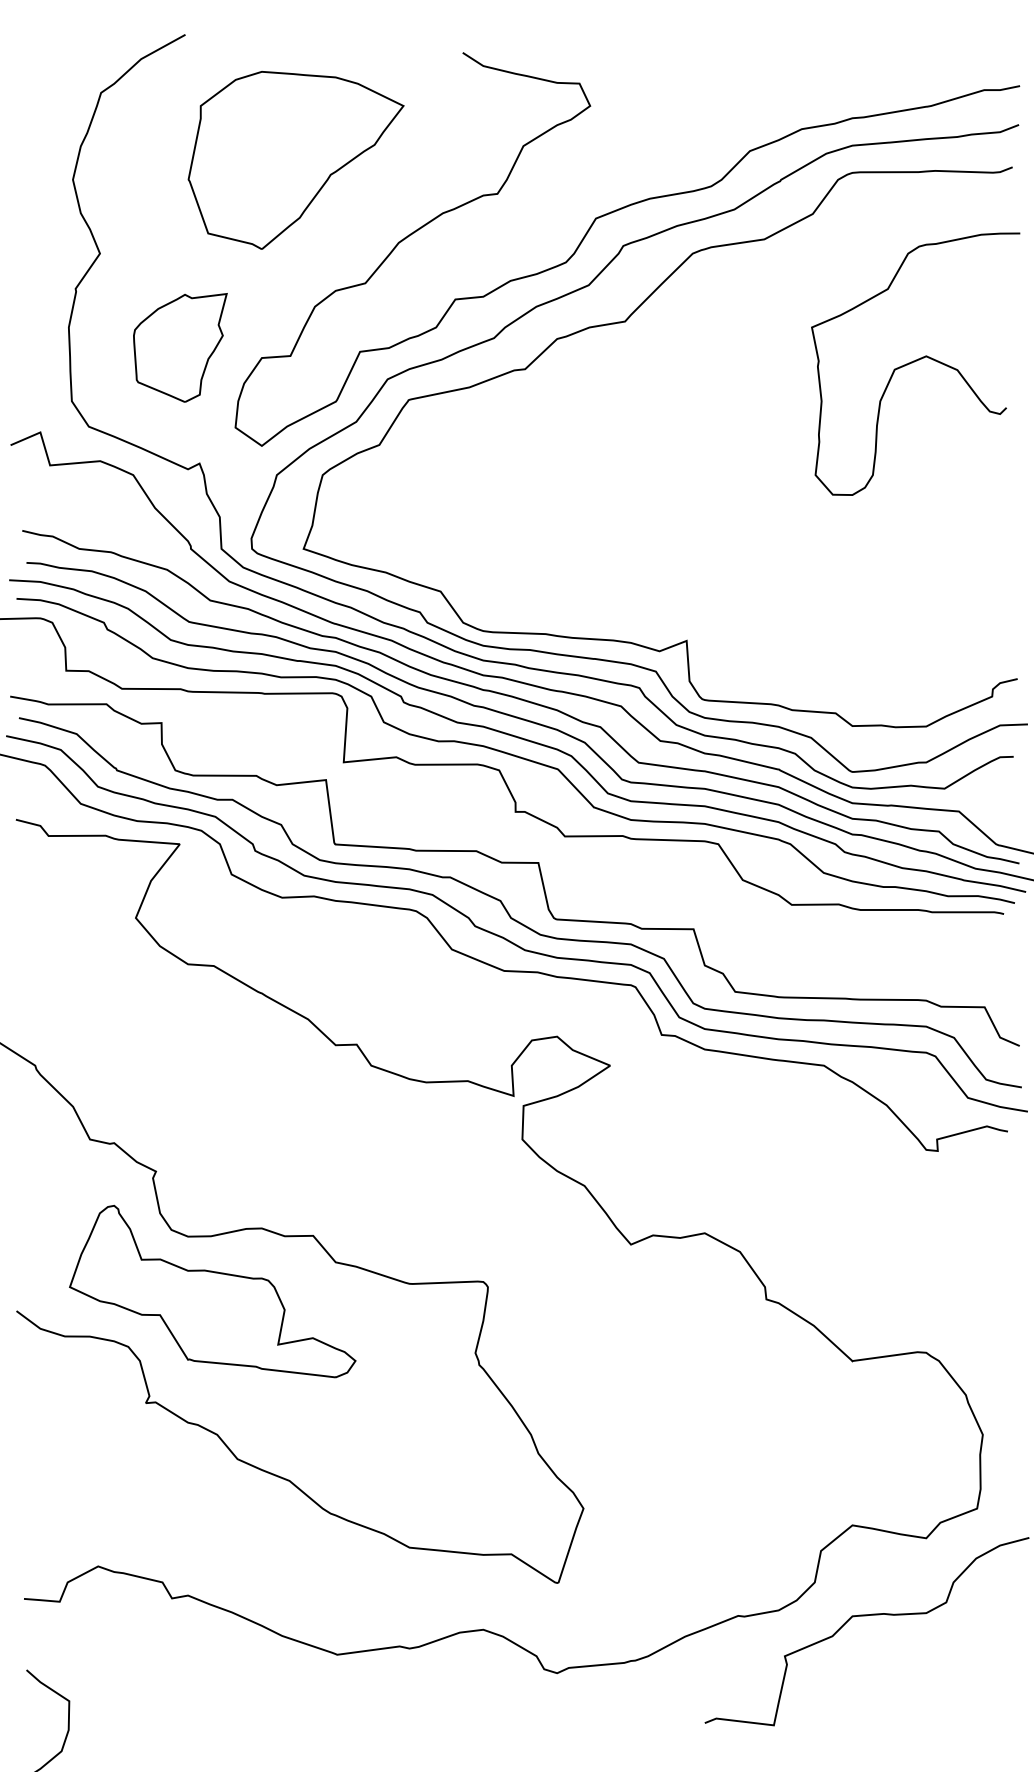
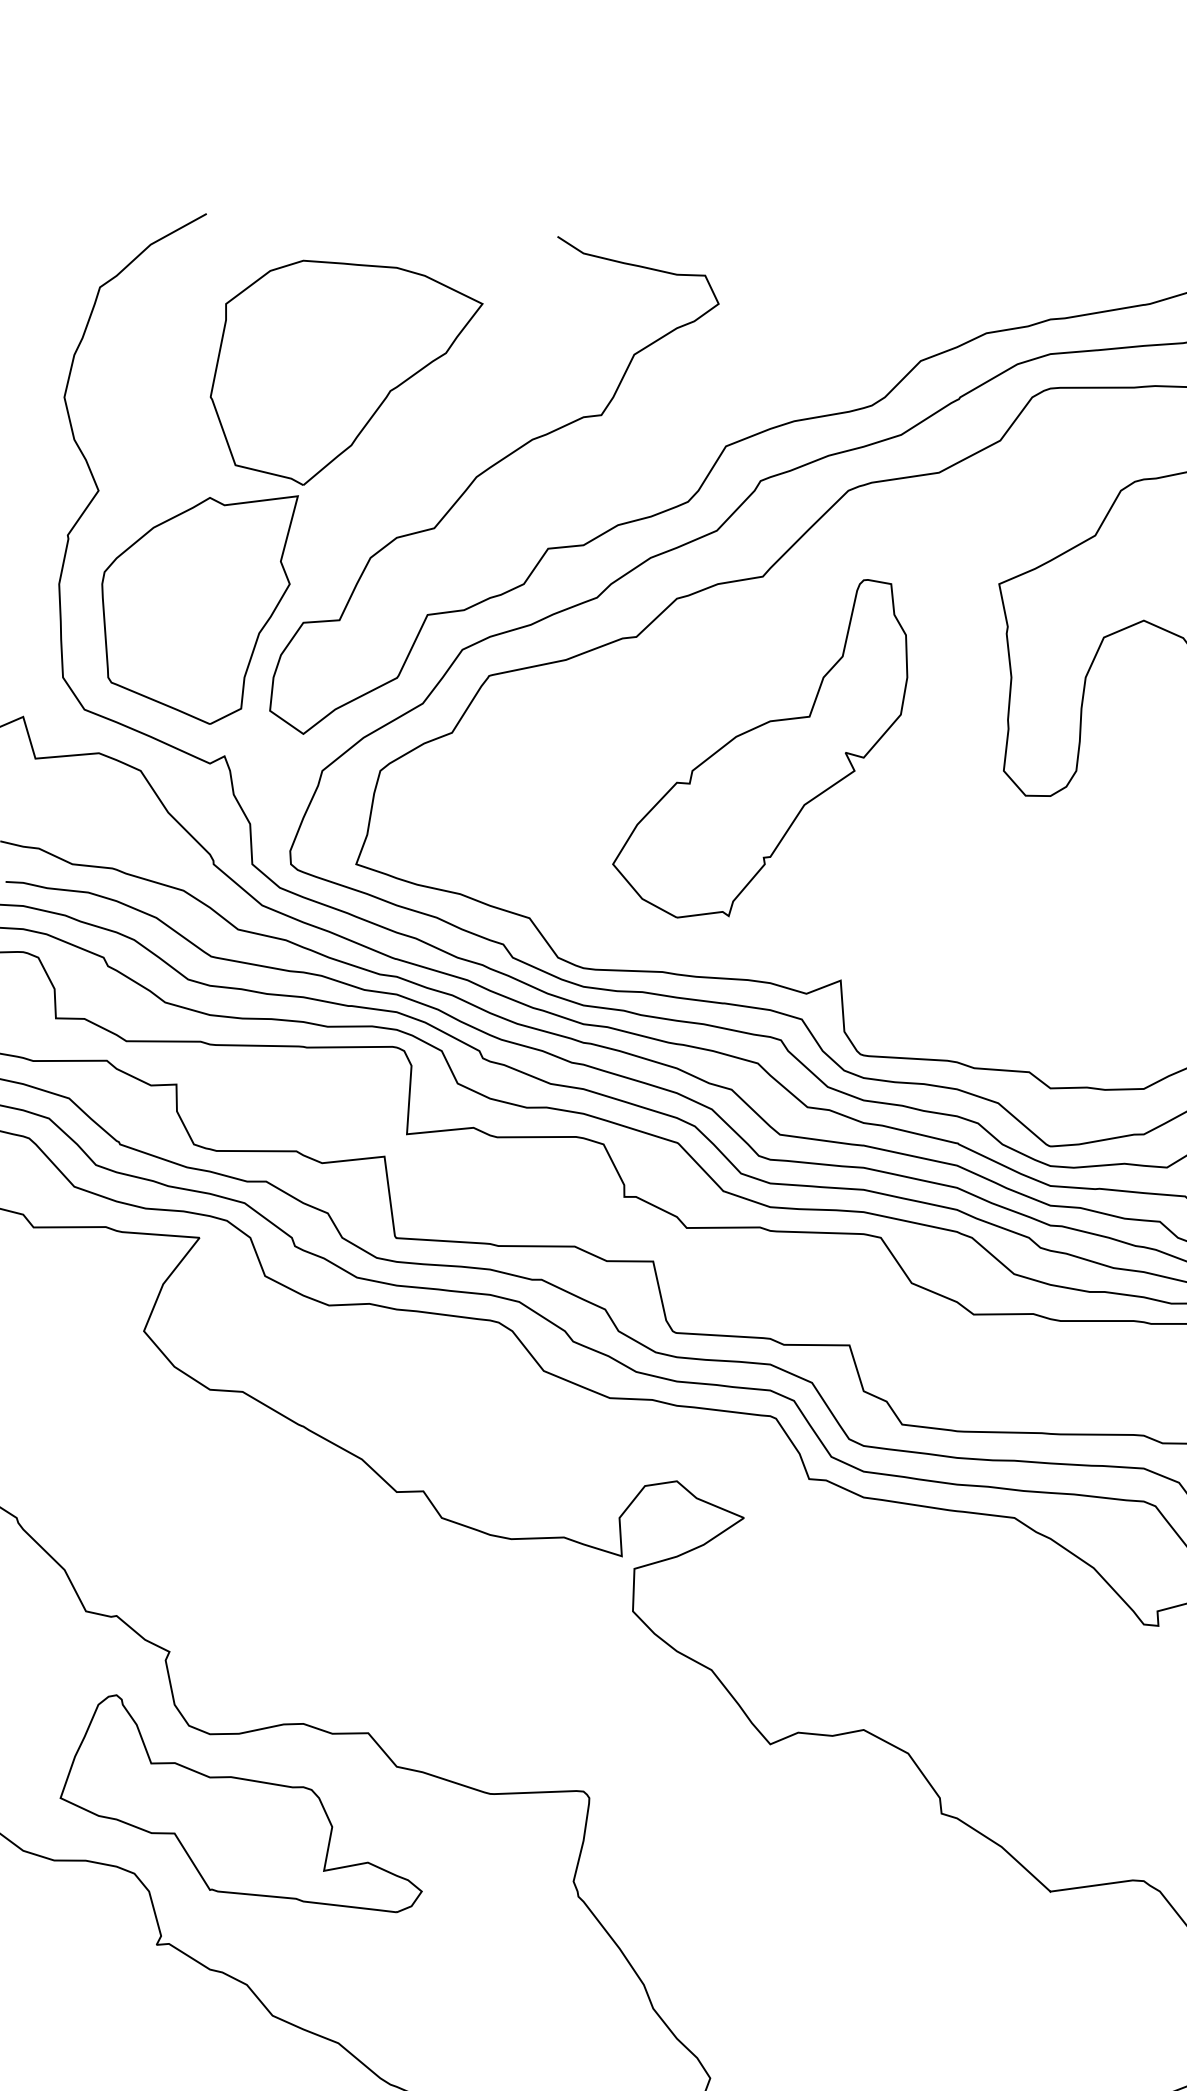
part: (180, 347) -> (200, 609), size x1.67
part: (622, 457) -> (759, 748), added

